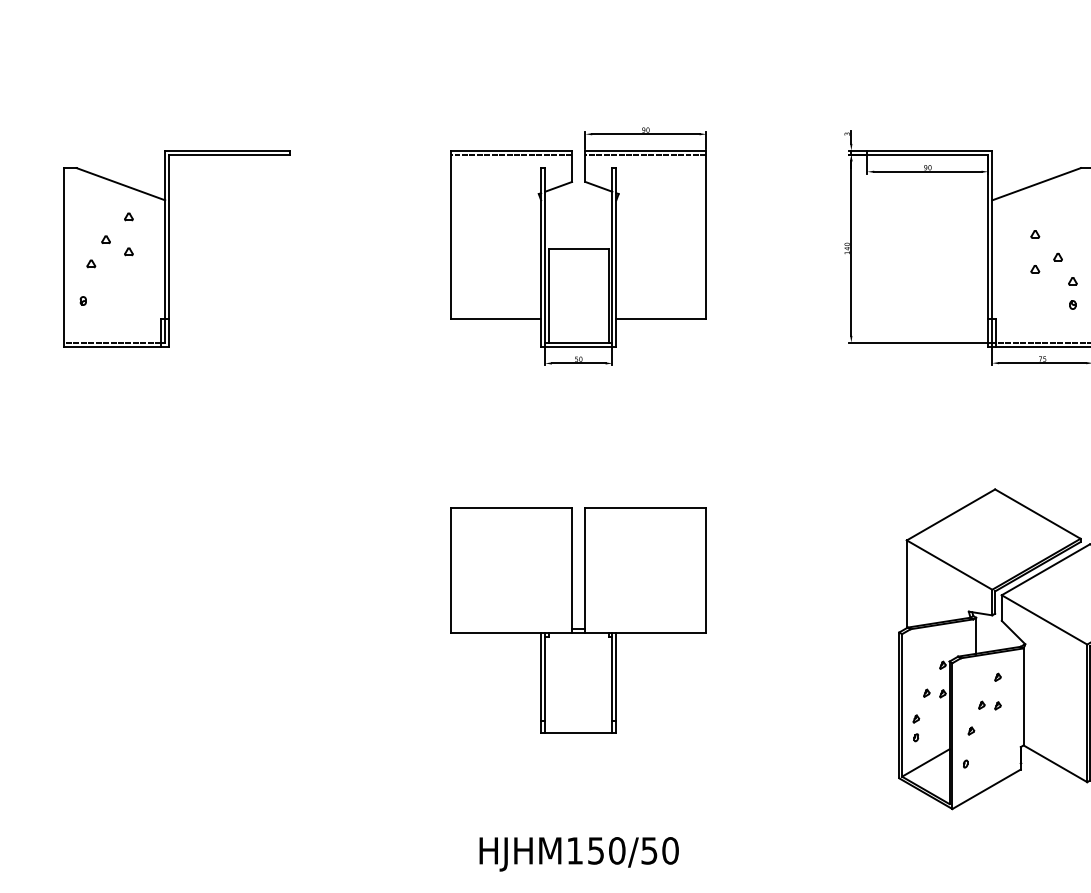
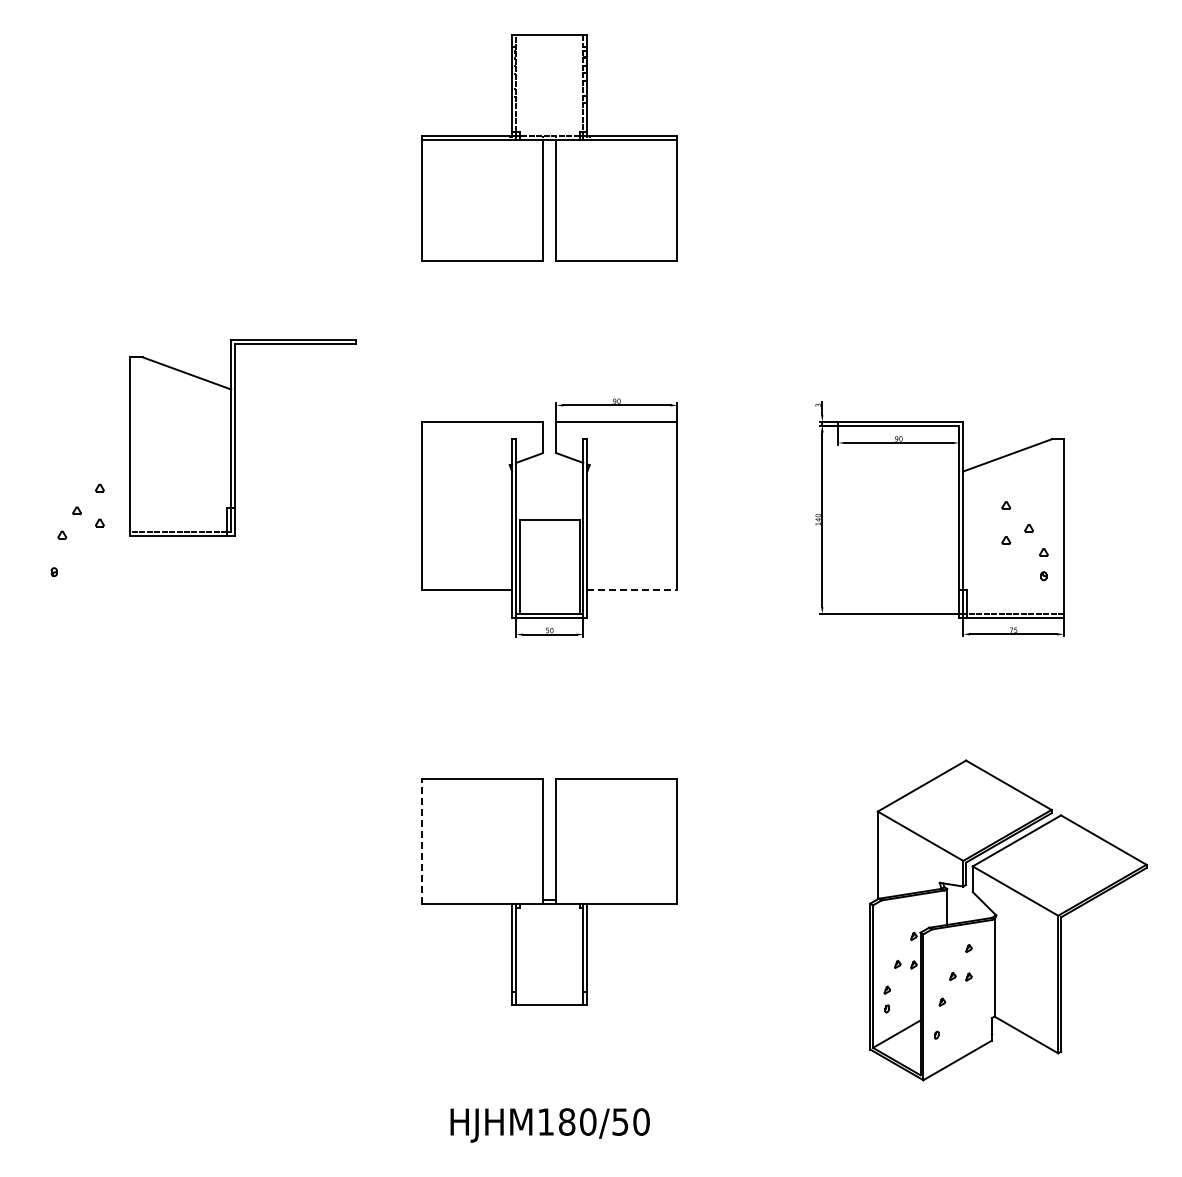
line: (511, 154) -> (482, 425), removed
line: (645, 154) -> (616, 425), removed
part: (169, 248) -> (235, 437), moved
line: (661, 319) -> (632, 590), solid -> dashed
line: (451, 569) -> (422, 840), solid -> dashed
text: (596, 850) -> (567, 1121), HJHM150/50 -> HJHM180/50

